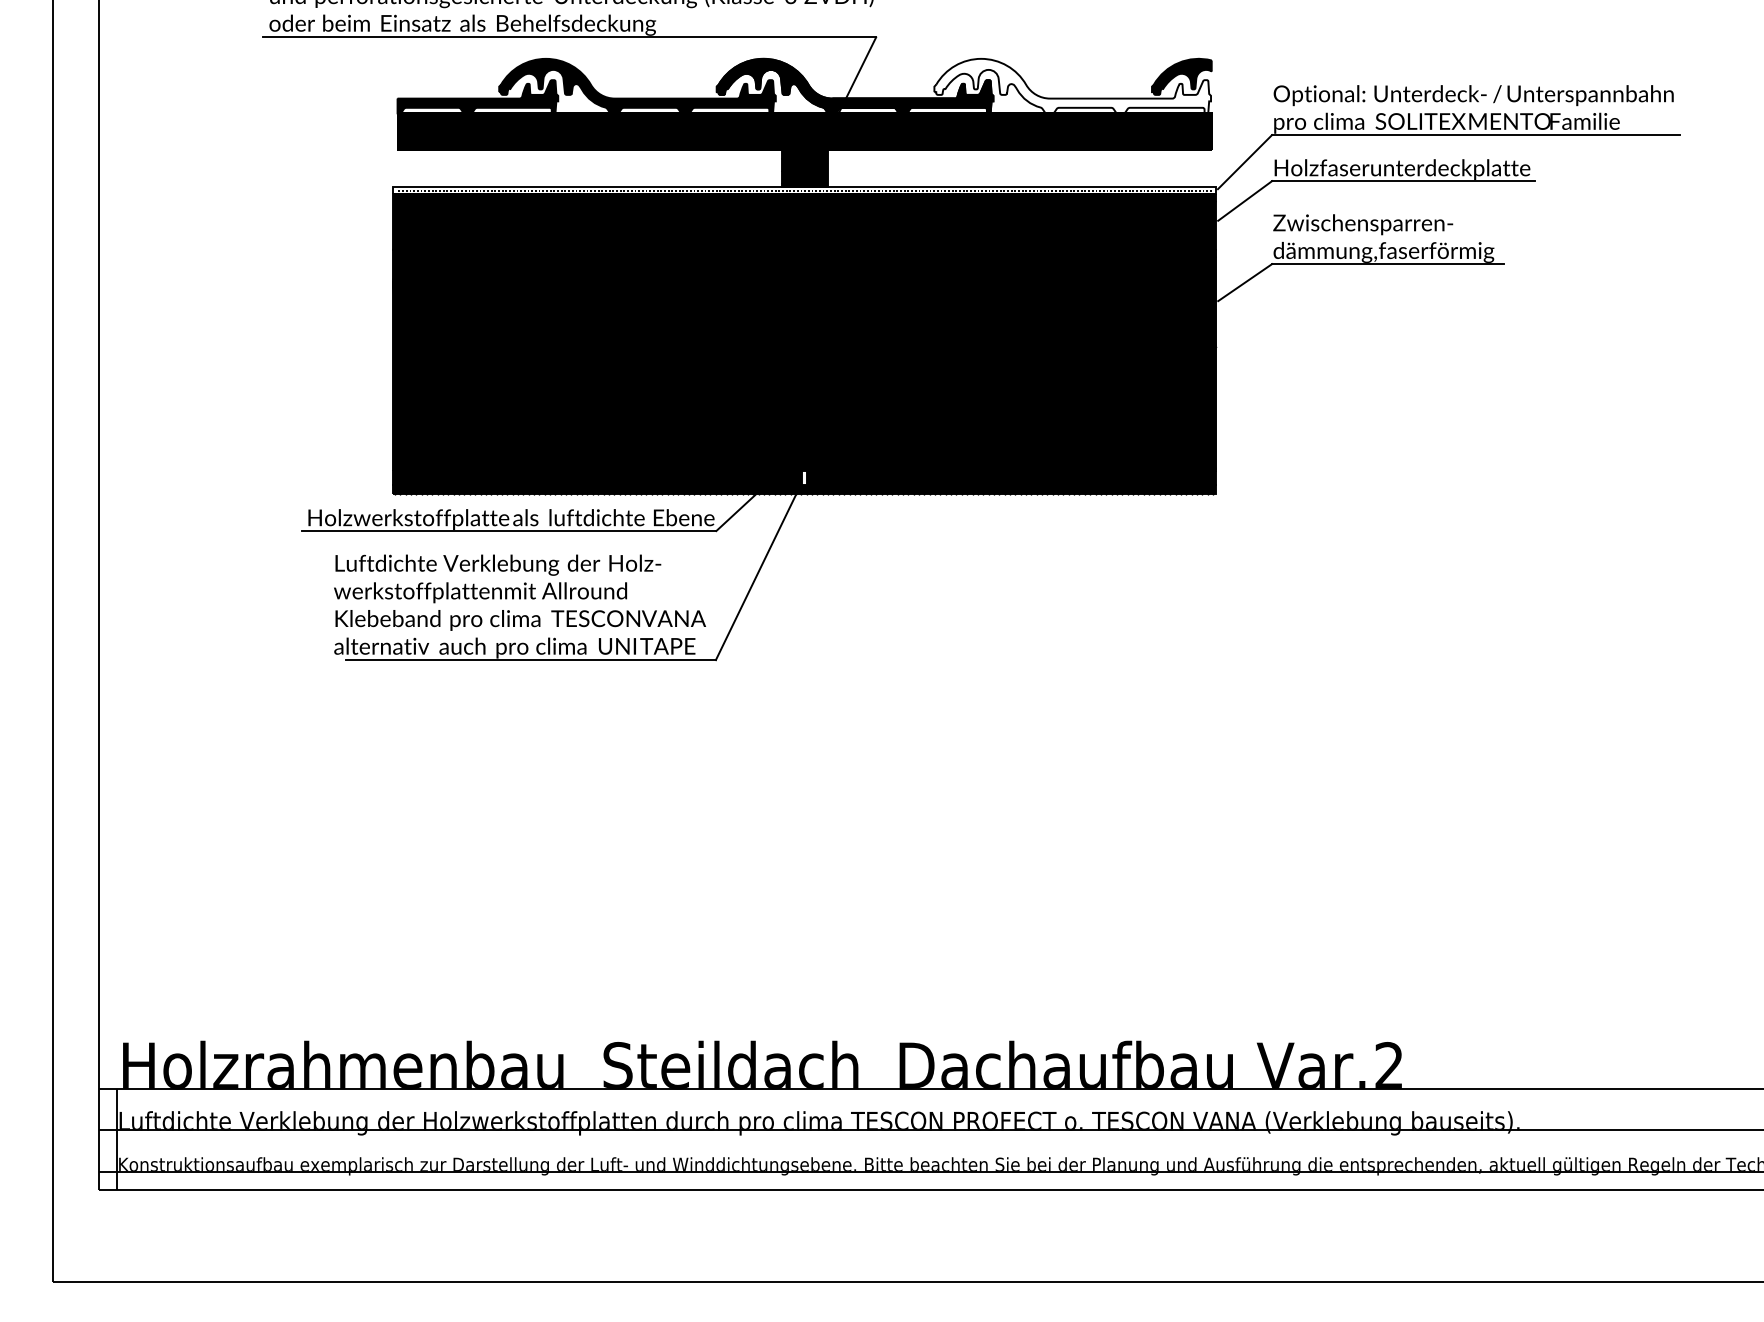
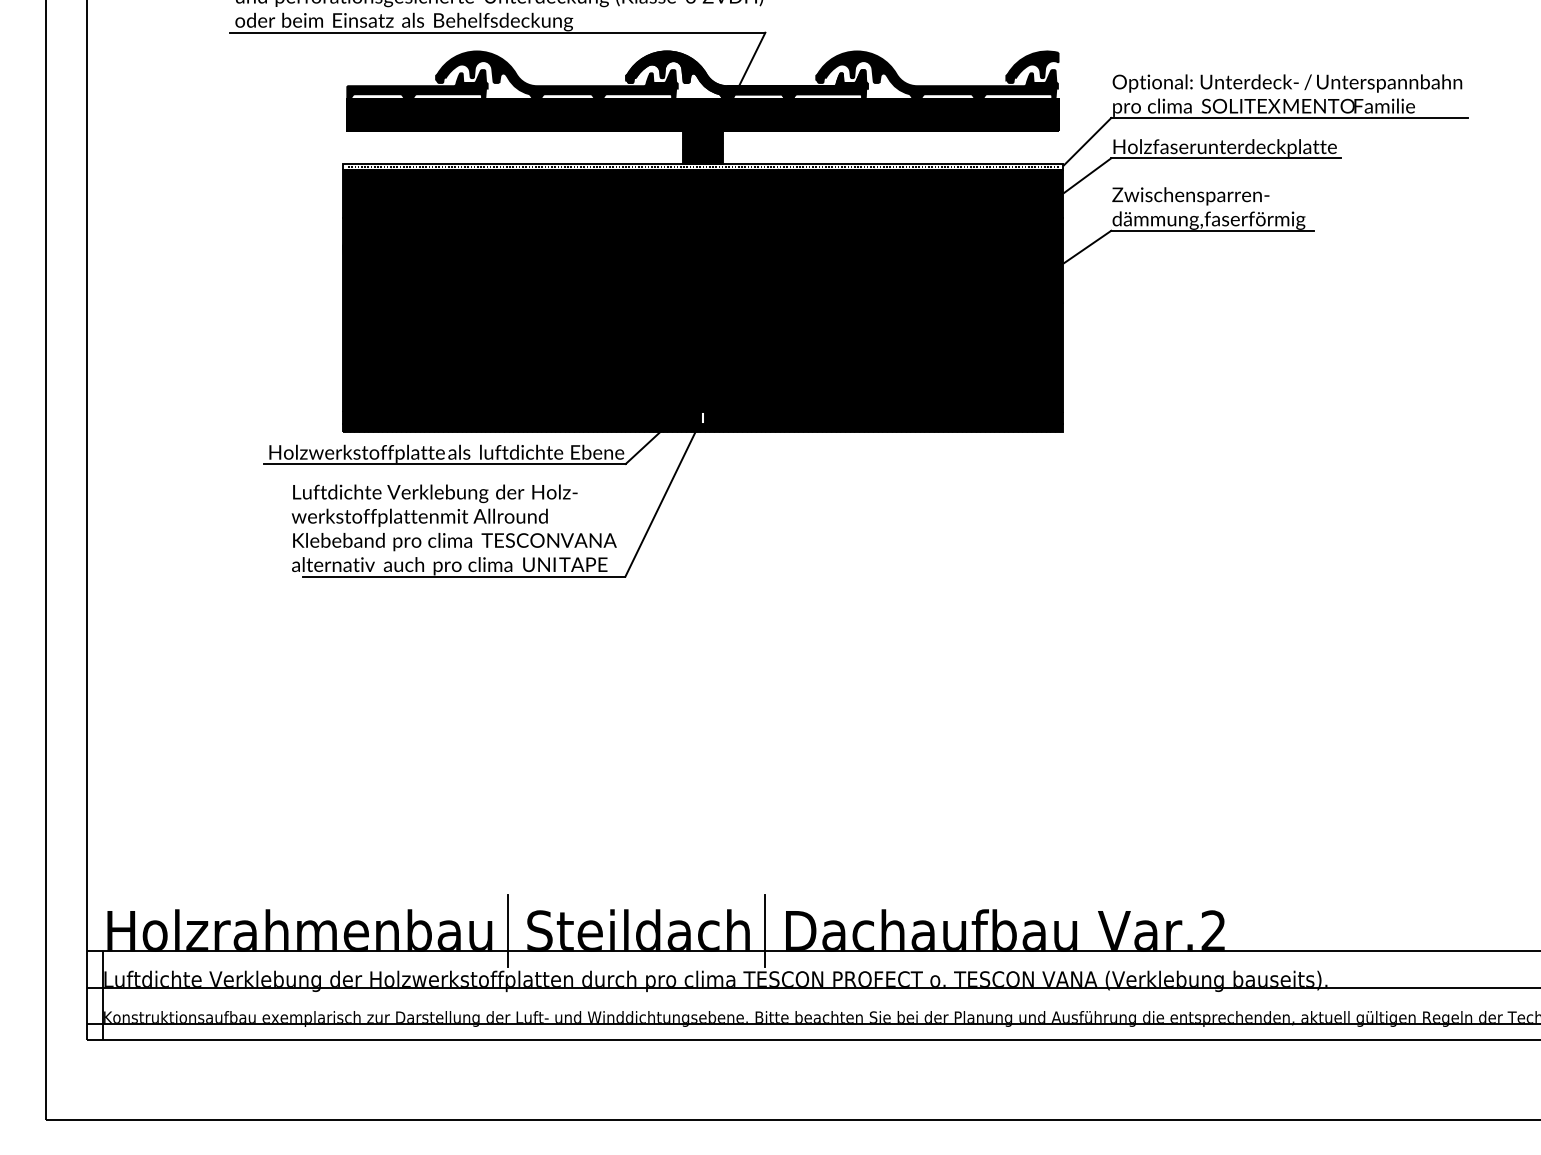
fill: (1072, 86) -> (936, 75), added
line: (580, 1065) -> (507, 930), added
line: (875, 1065) -> (764, 930), added

